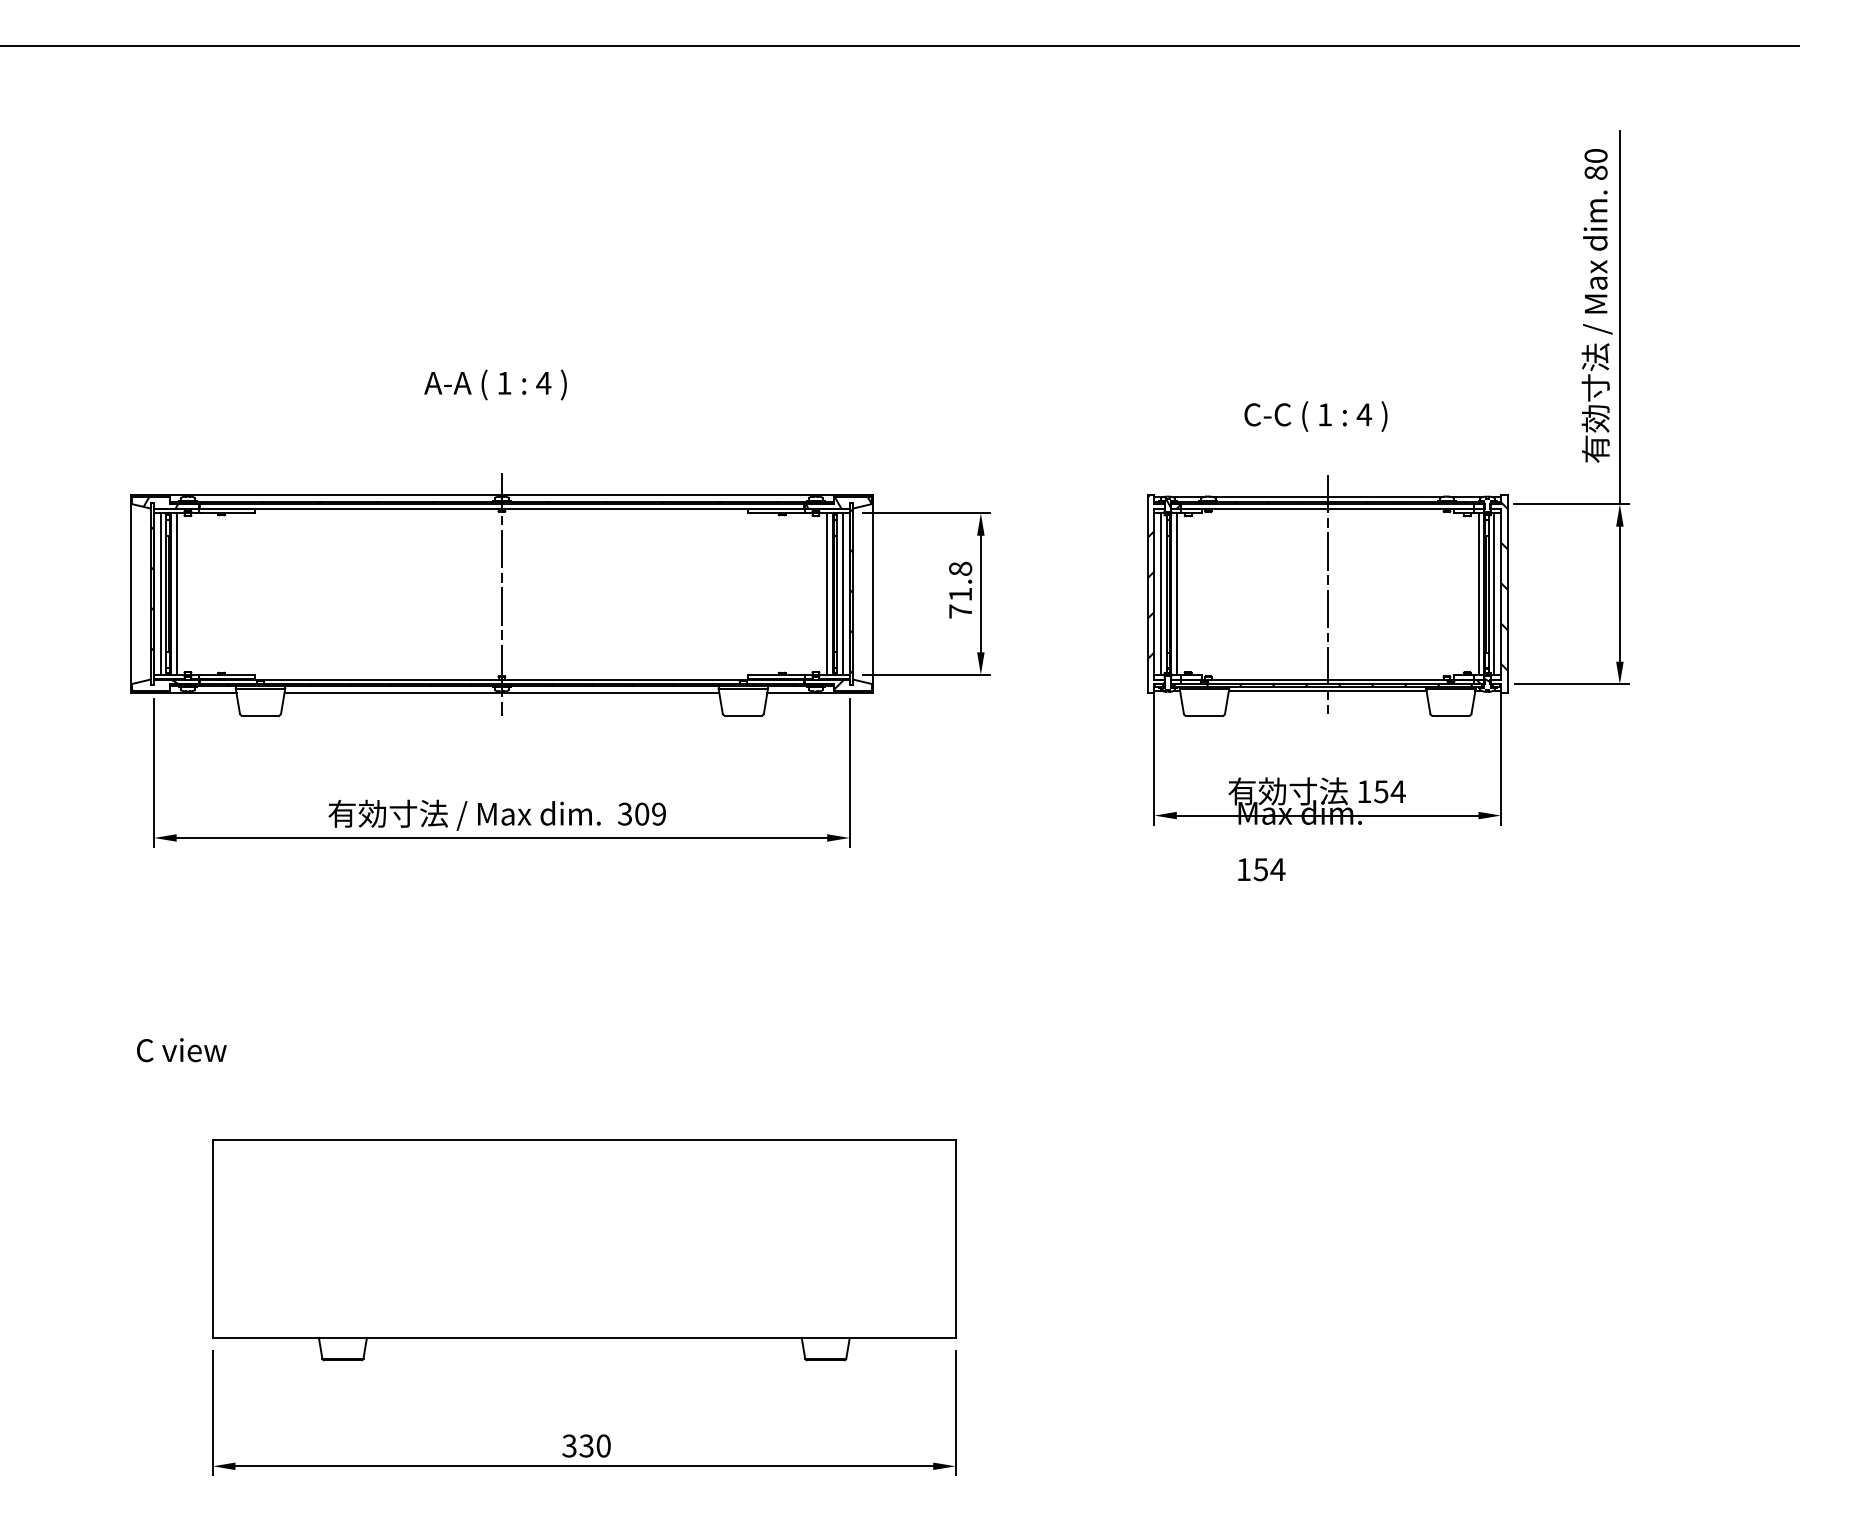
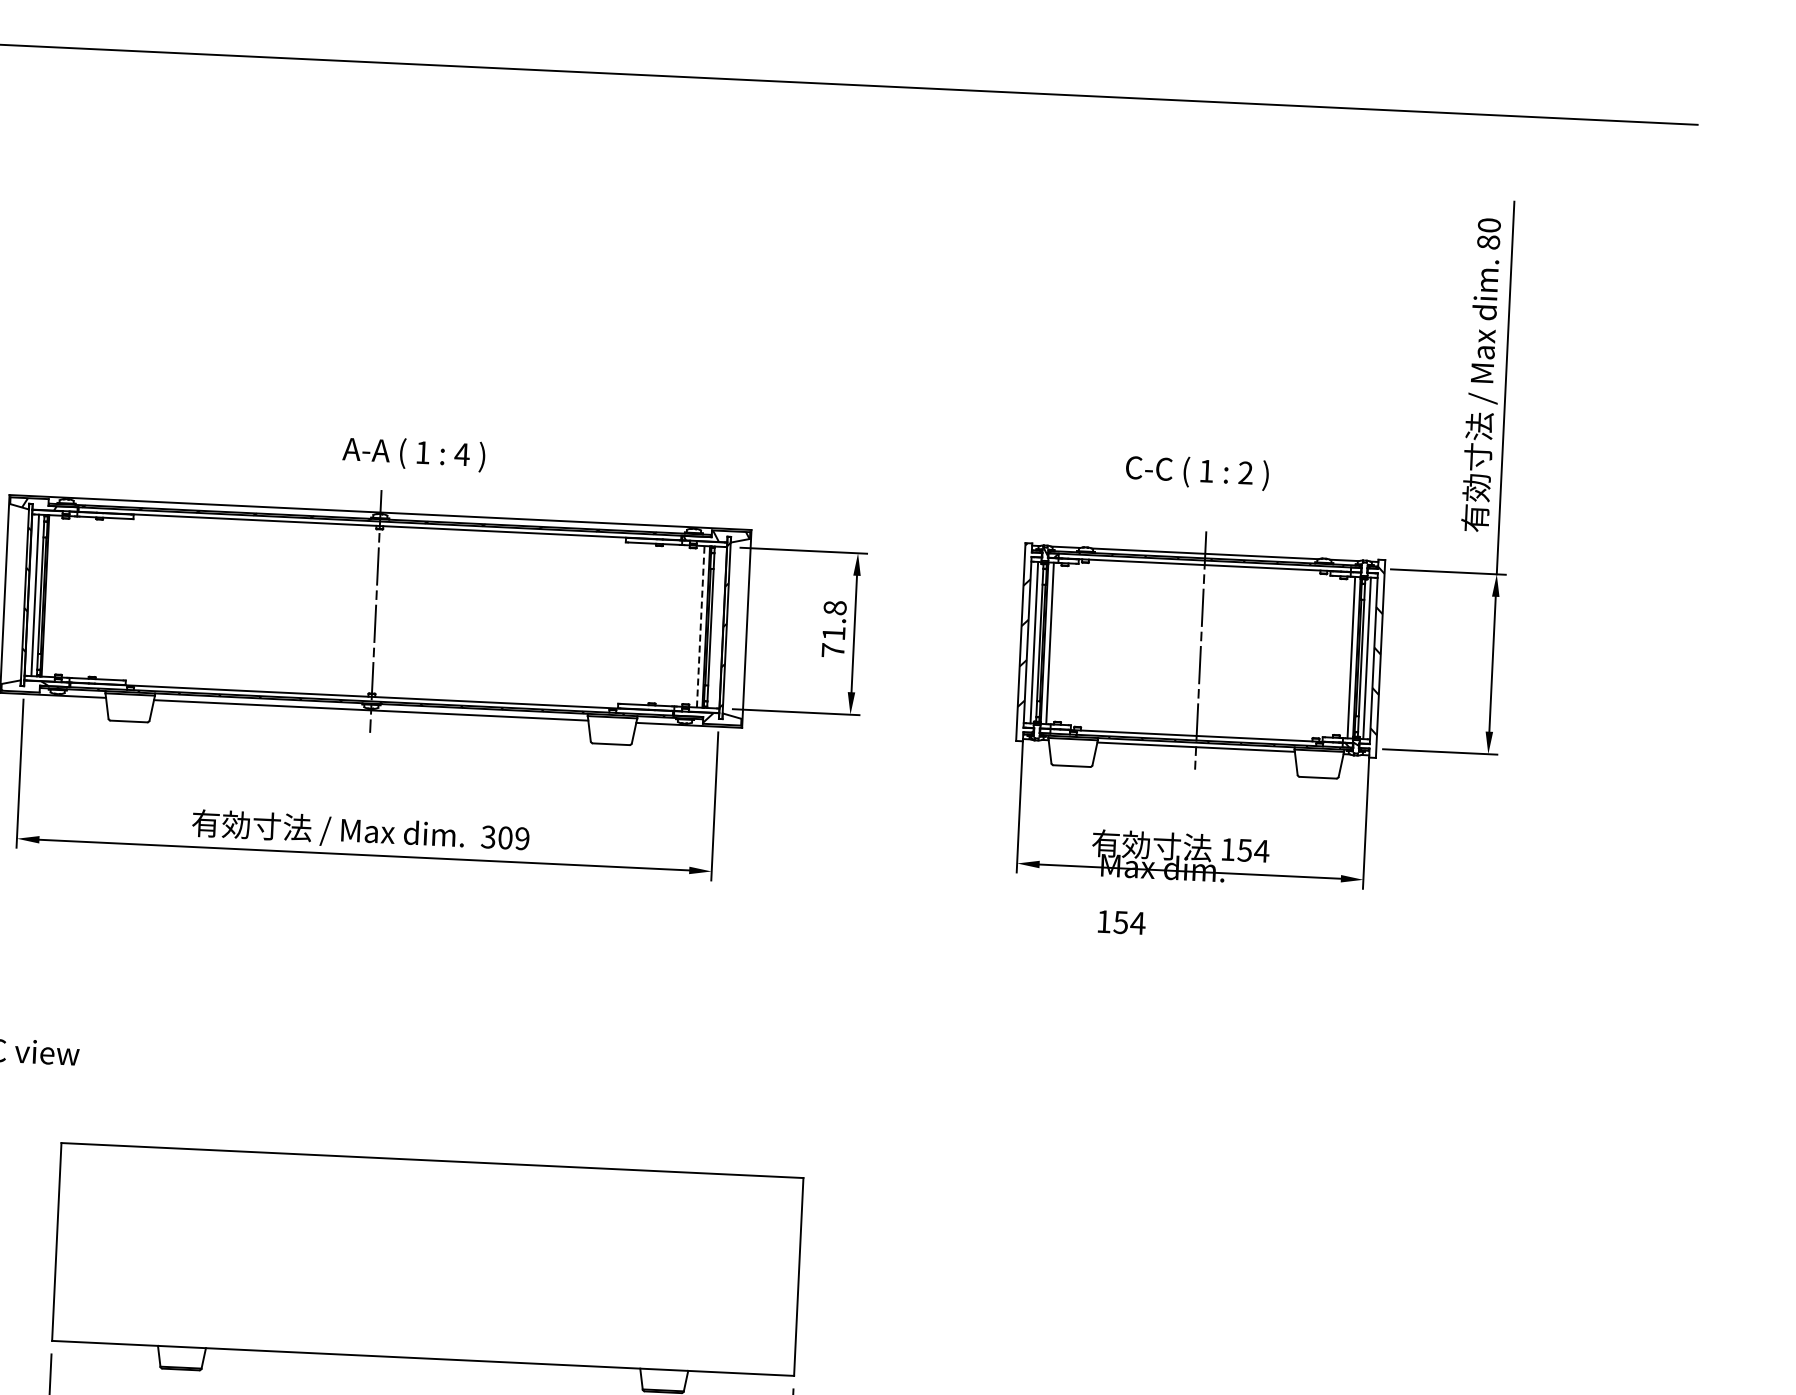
text: (495, 384) -> (413, 453), moved
text: (1364, 414) -> (1245, 472), 4 -> 2
line: (176, 593) -> (50, 595), removed
line: (842, 593) -> (716, 626), removed
line: (827, 594) -> (701, 627), solid -> dashed

